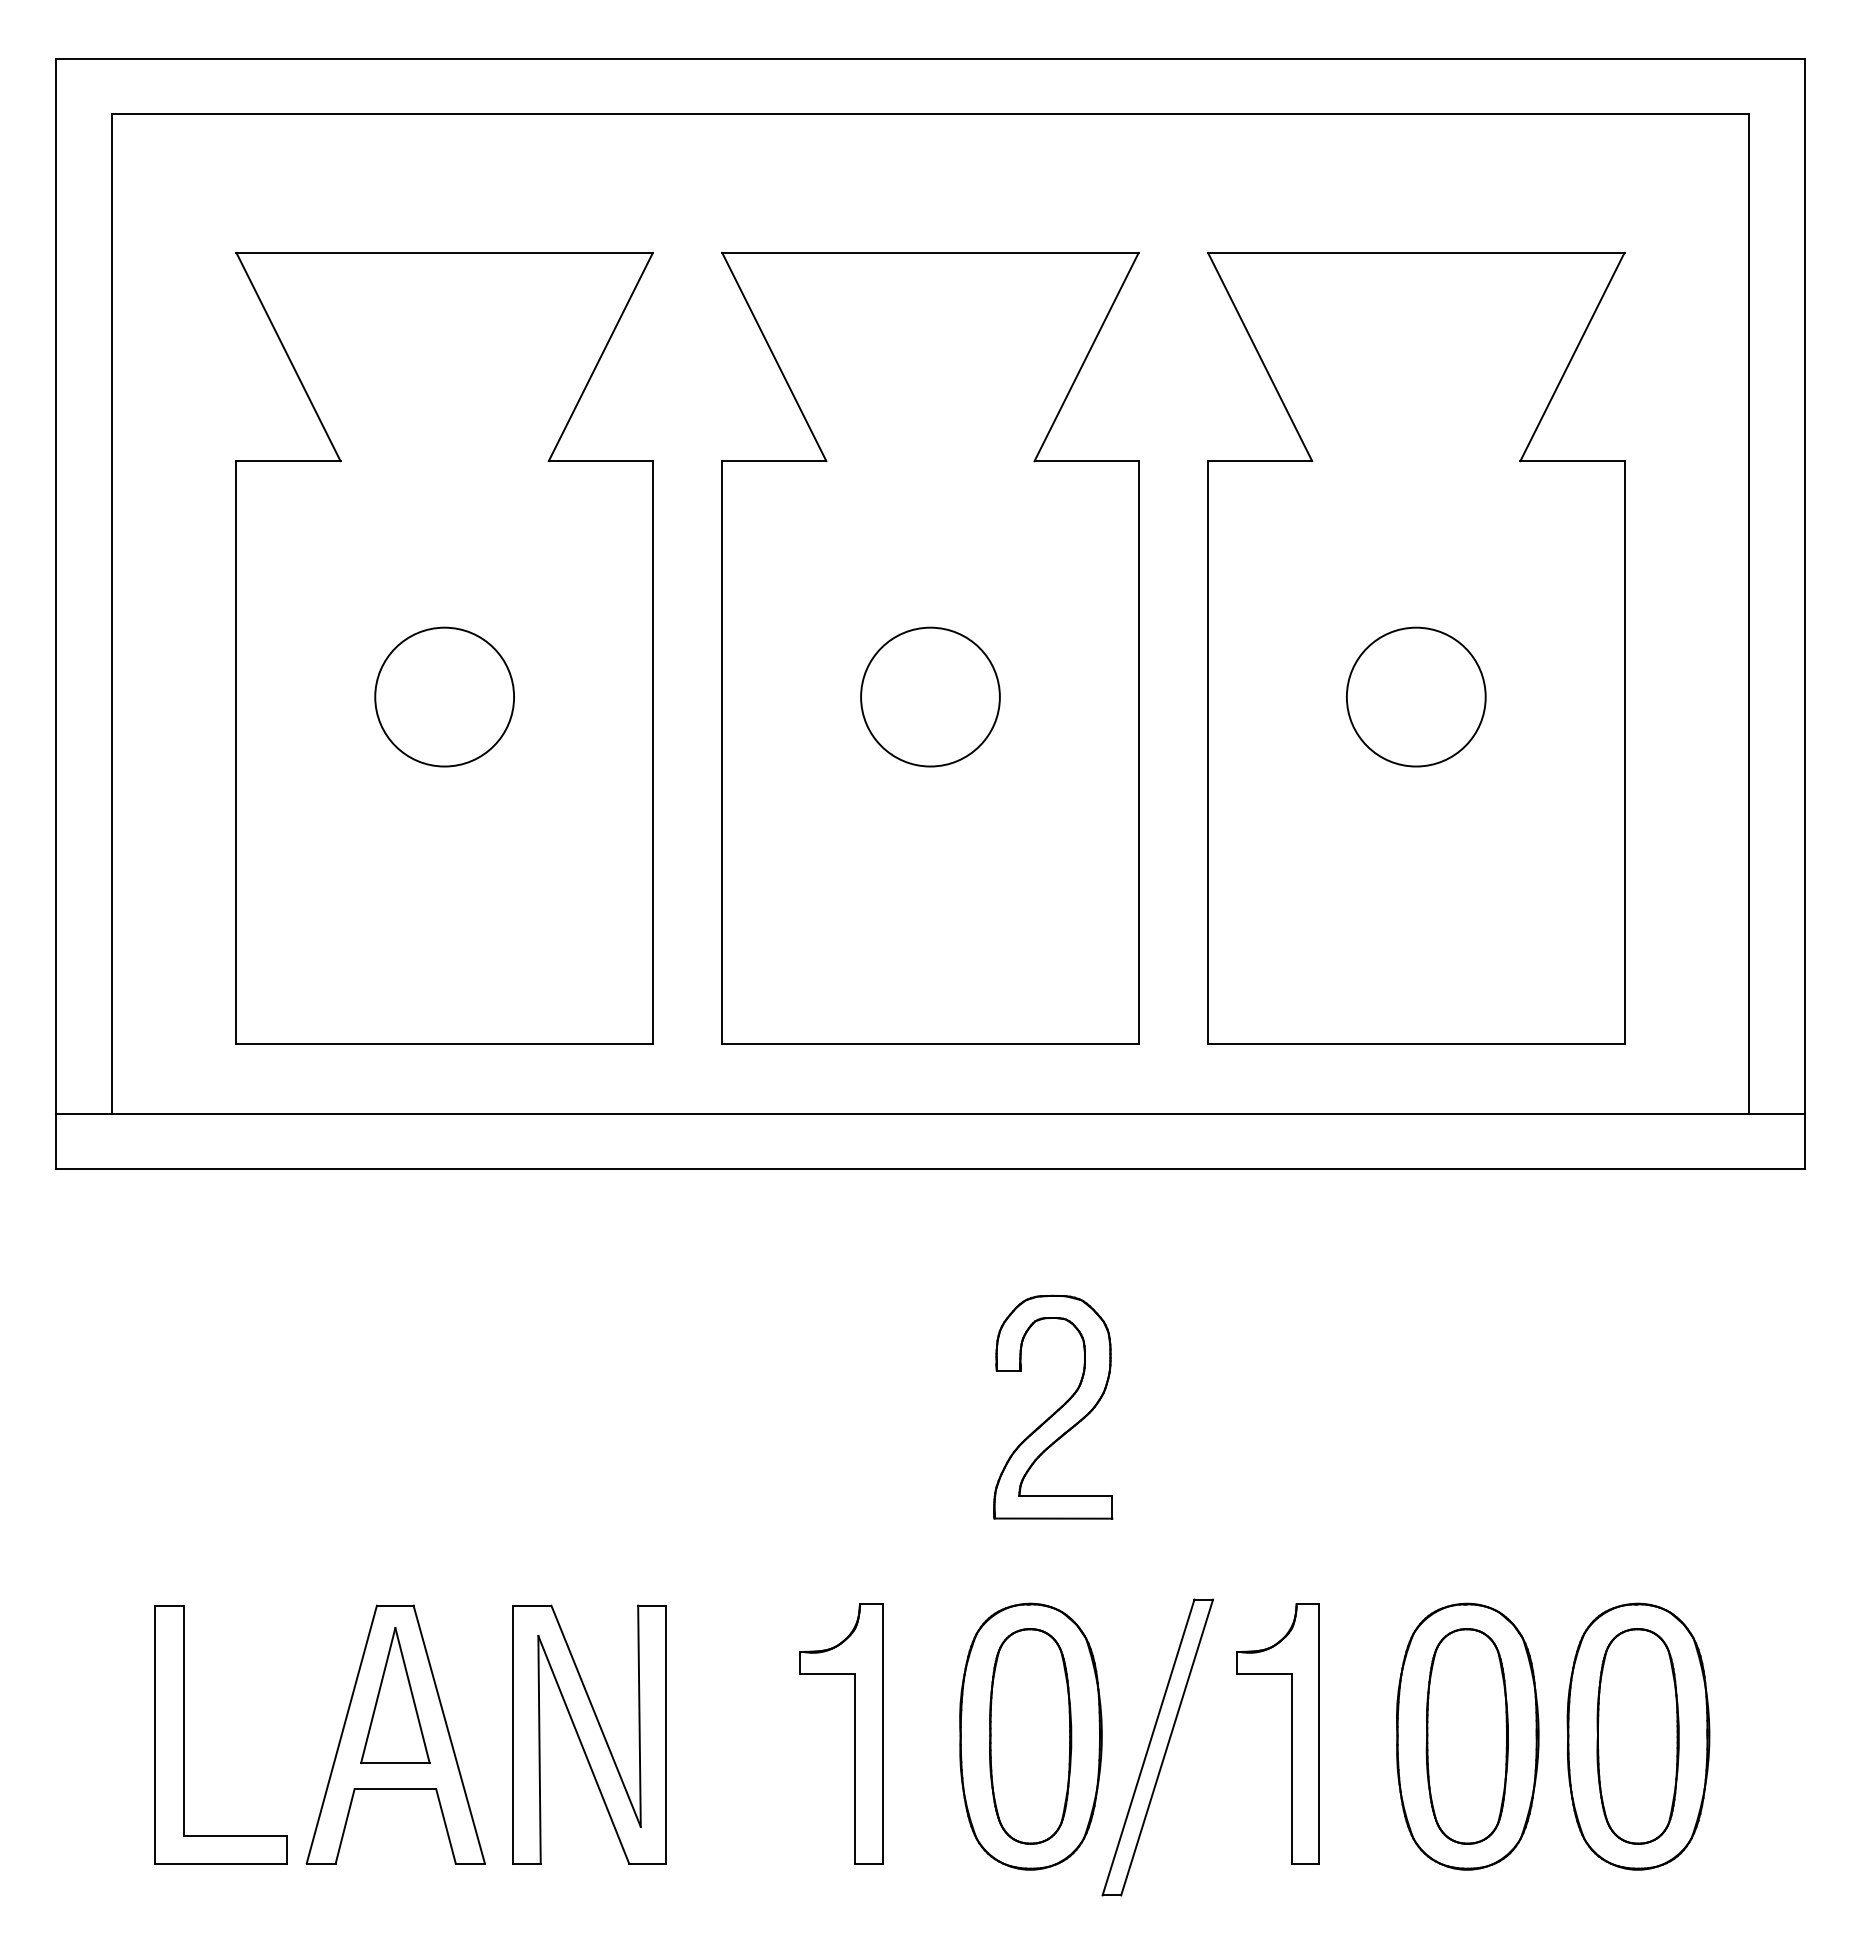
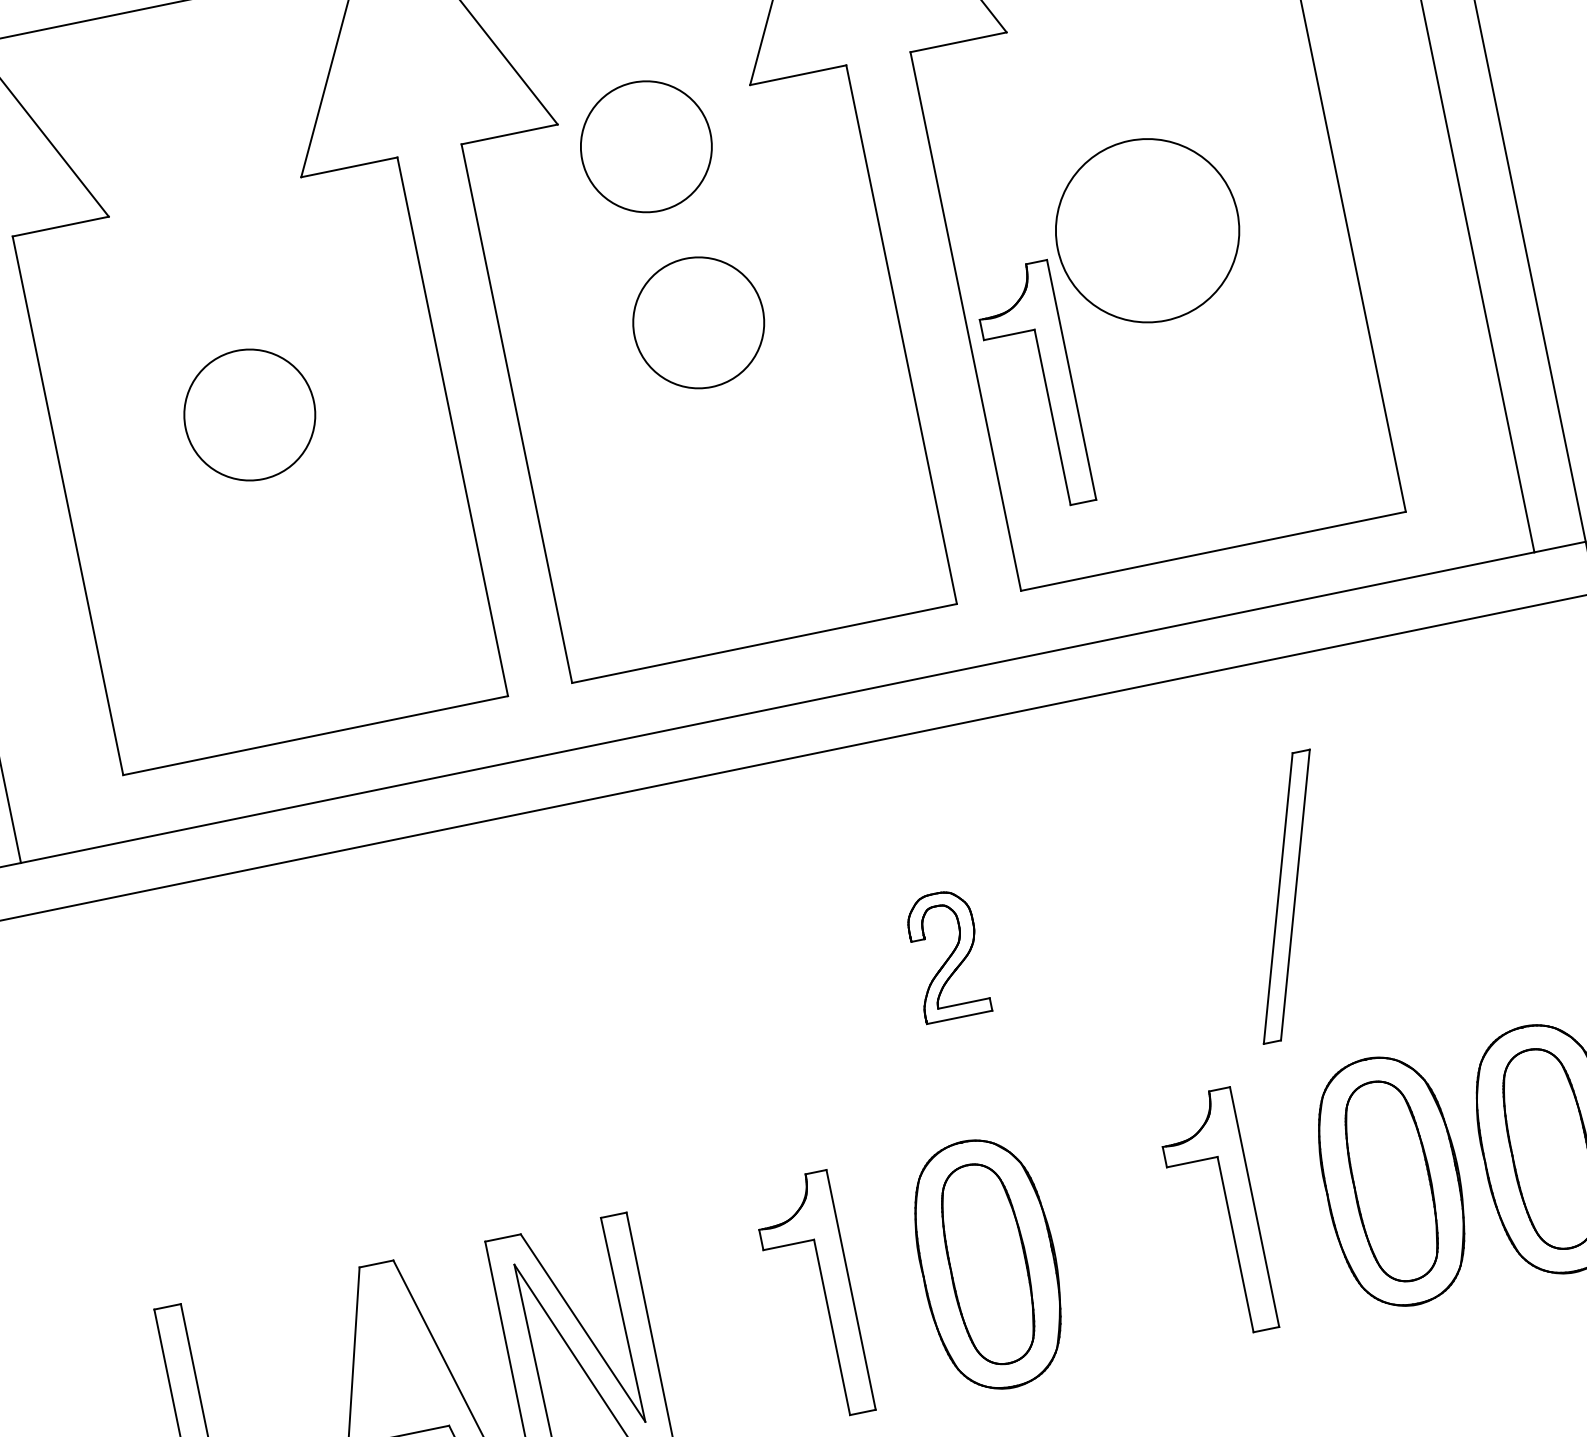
circle: (913, 502) -> (646, 146), added
circle: (1415, 696) -> (1146, 230), size x1.4
part: (1277, 835) -> (1045, 384), added
part: (1053, 1406) -> (946, 955), size x0.6
part: (395, 1695) -> (393, 1346), removed
part: (1157, 1747) -> (1286, 896), moved

